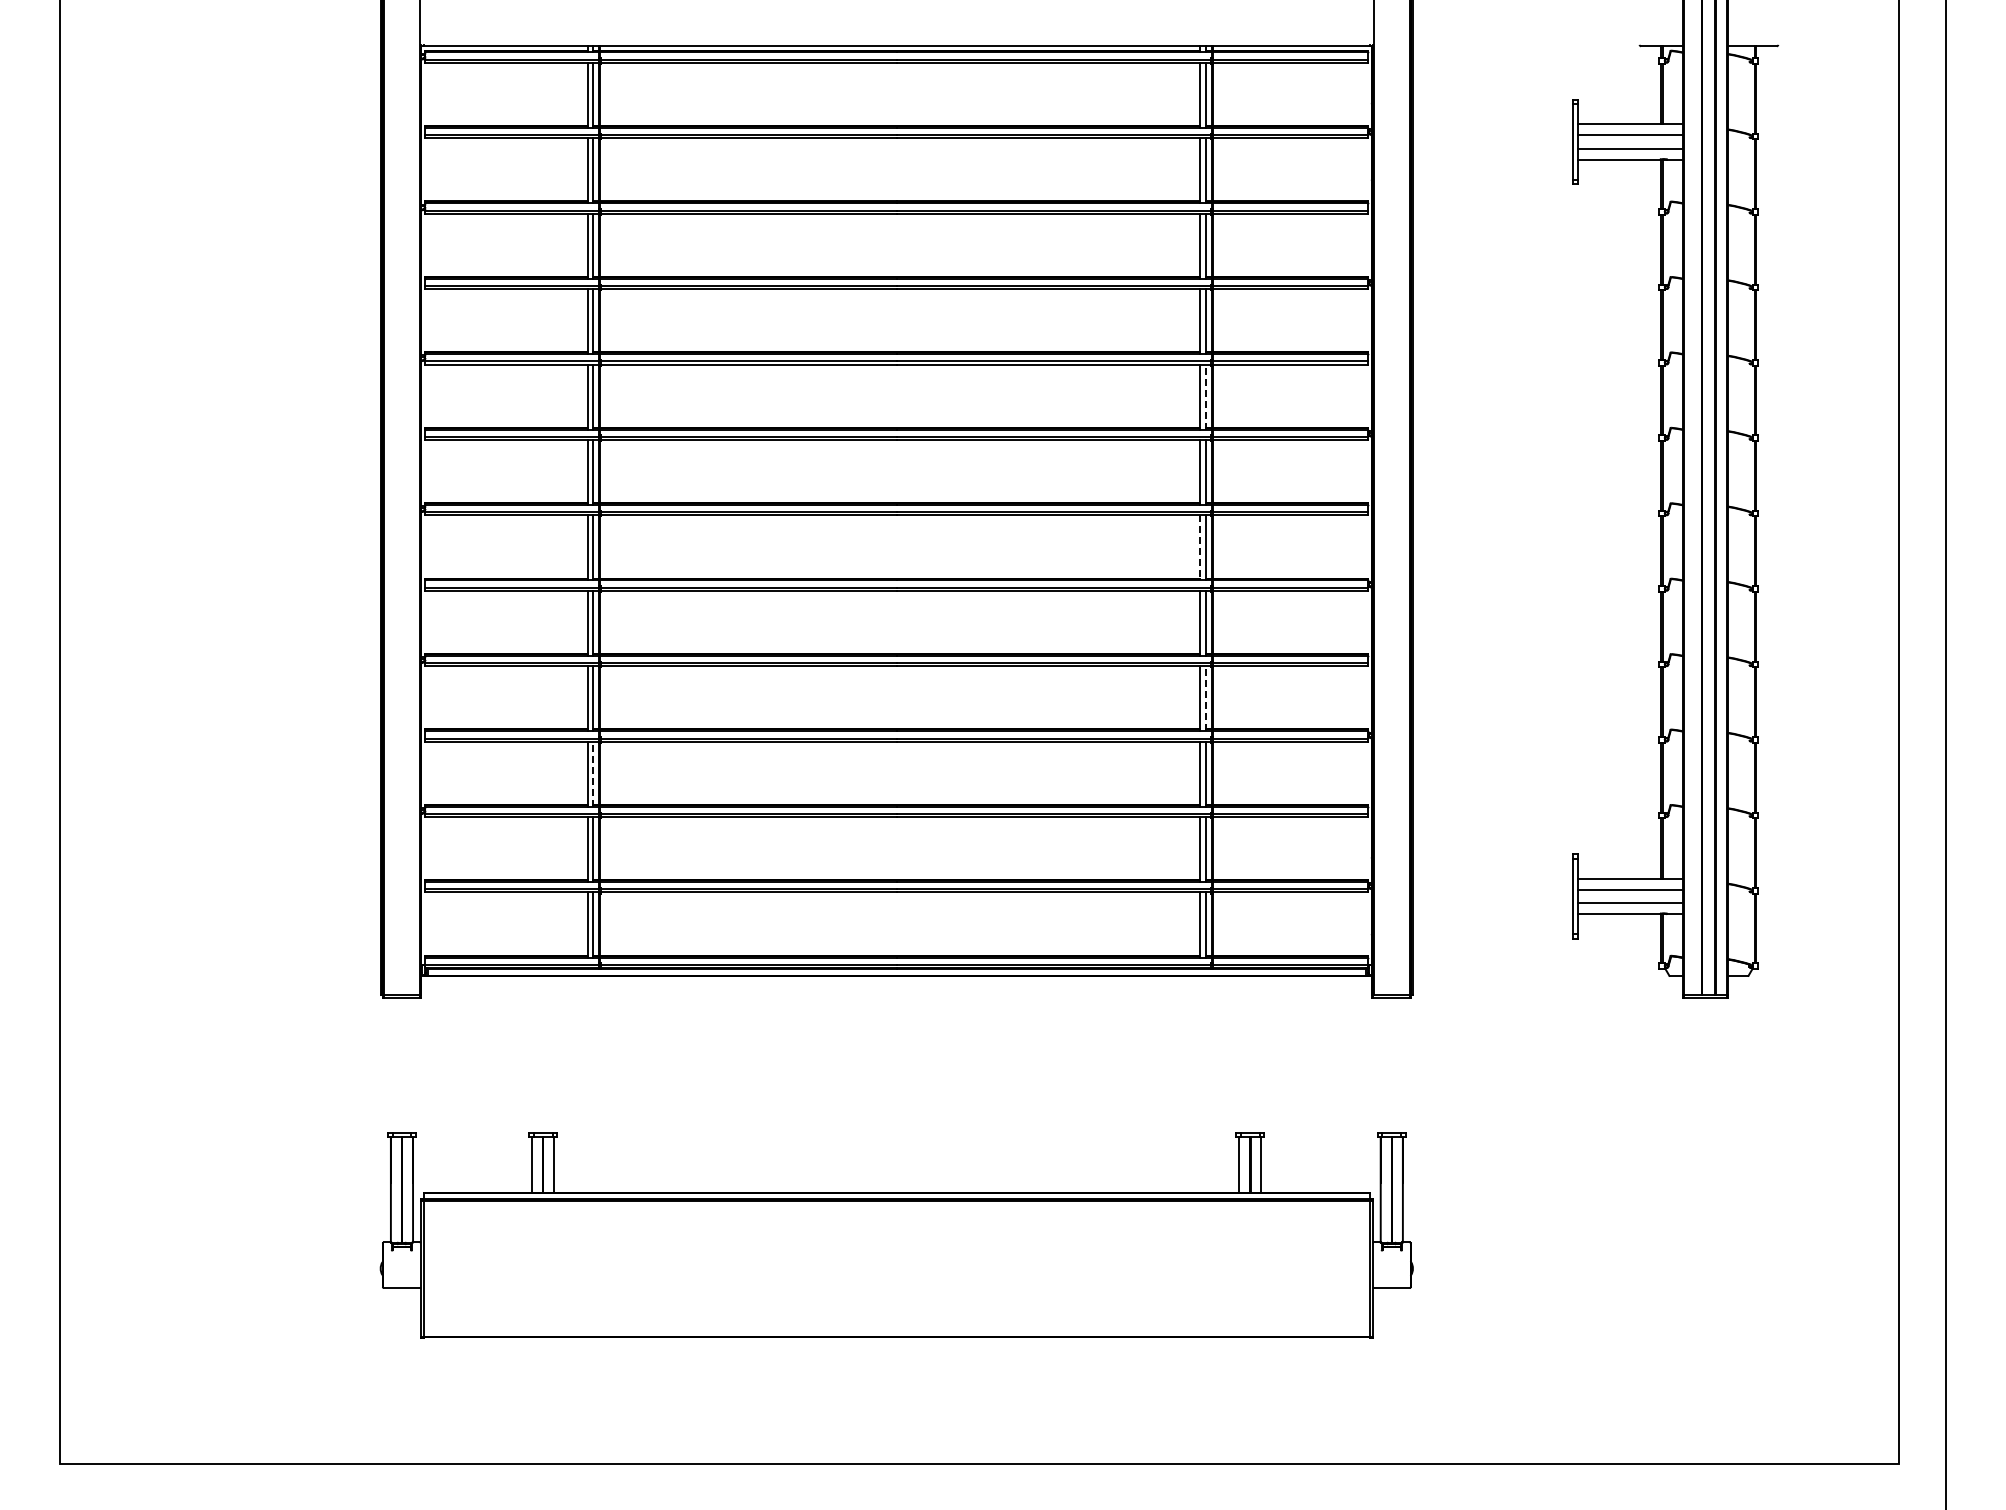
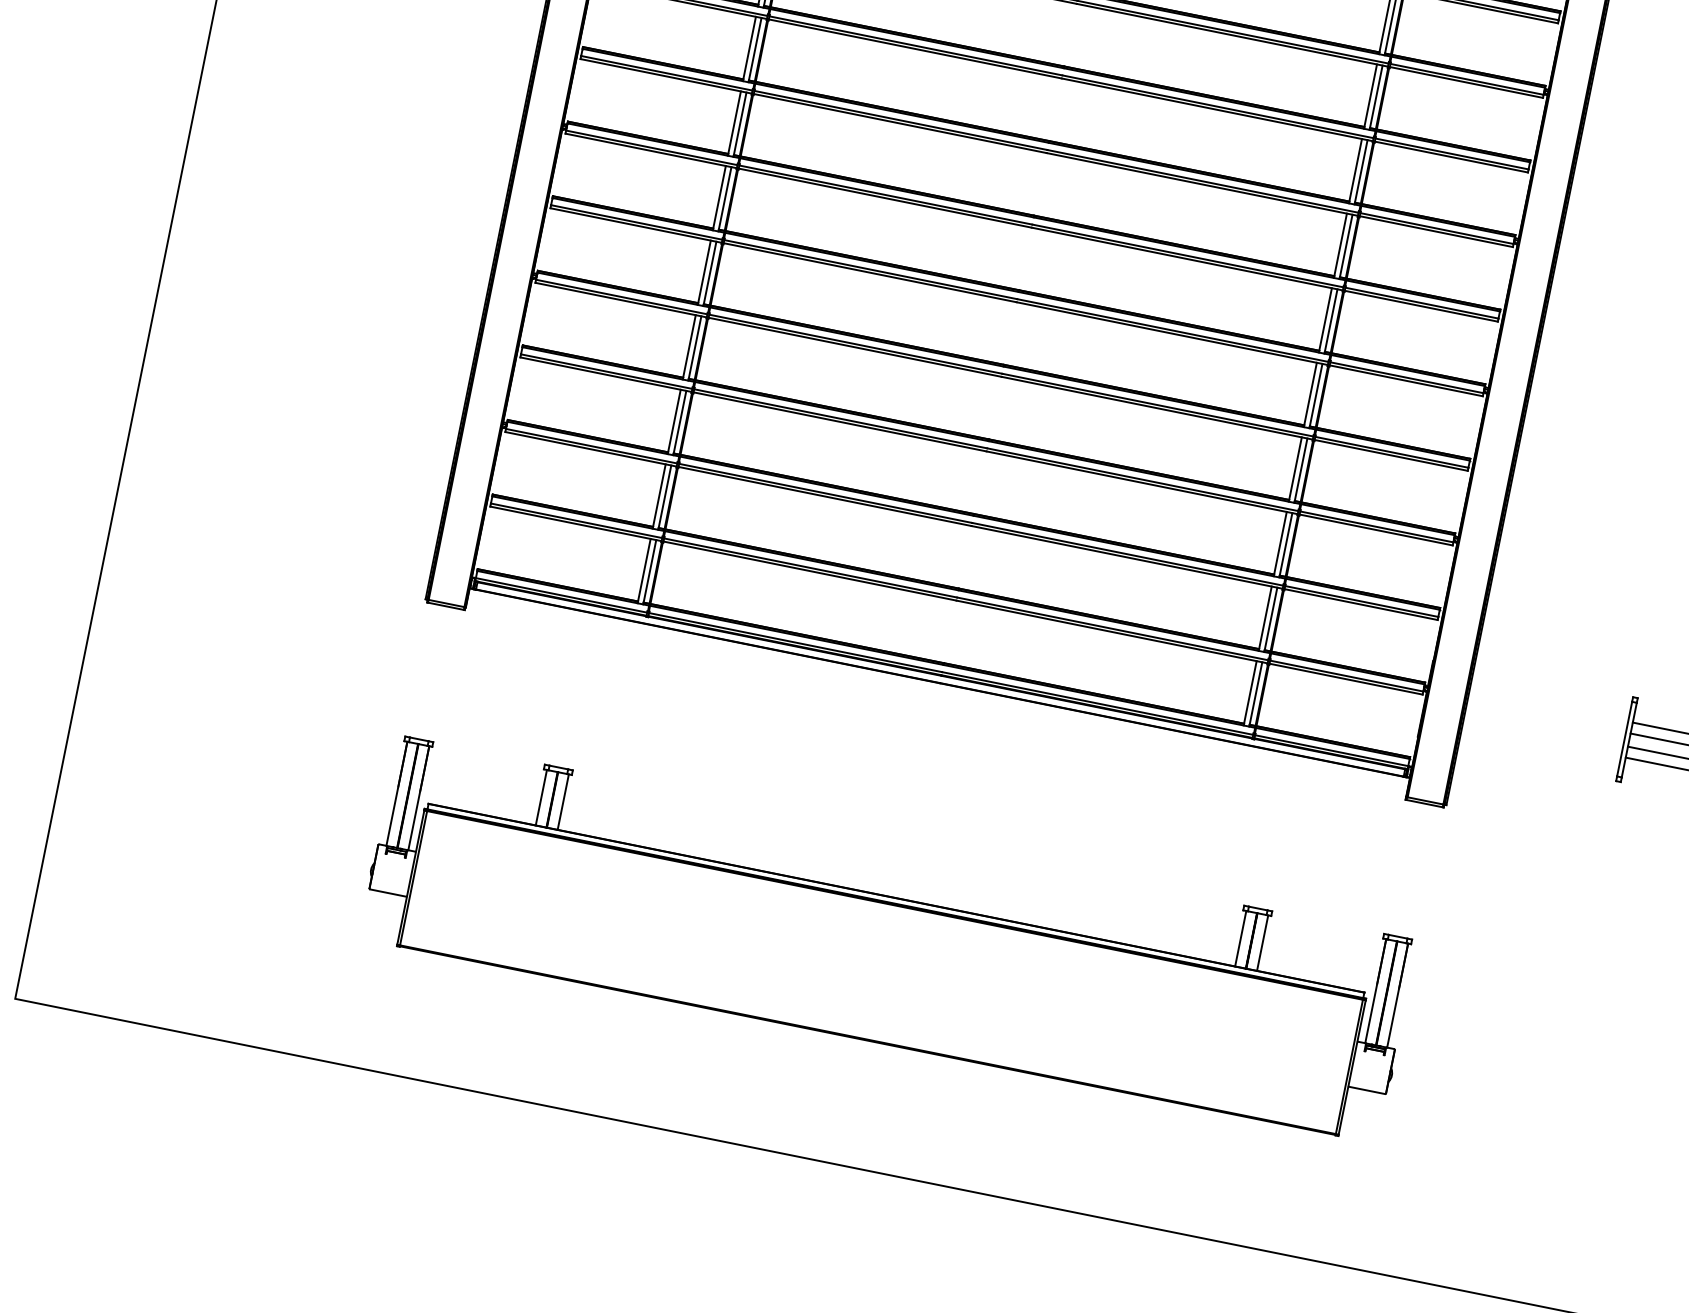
line: (1206, 397) -> (1361, 172), dashed -> solid
line: (1200, 547) -> (1325, 320), dashed -> solid
line: (1206, 698) -> (1301, 470), dashed -> solid
line: (593, 774) -> (680, 423), dashed -> solid

